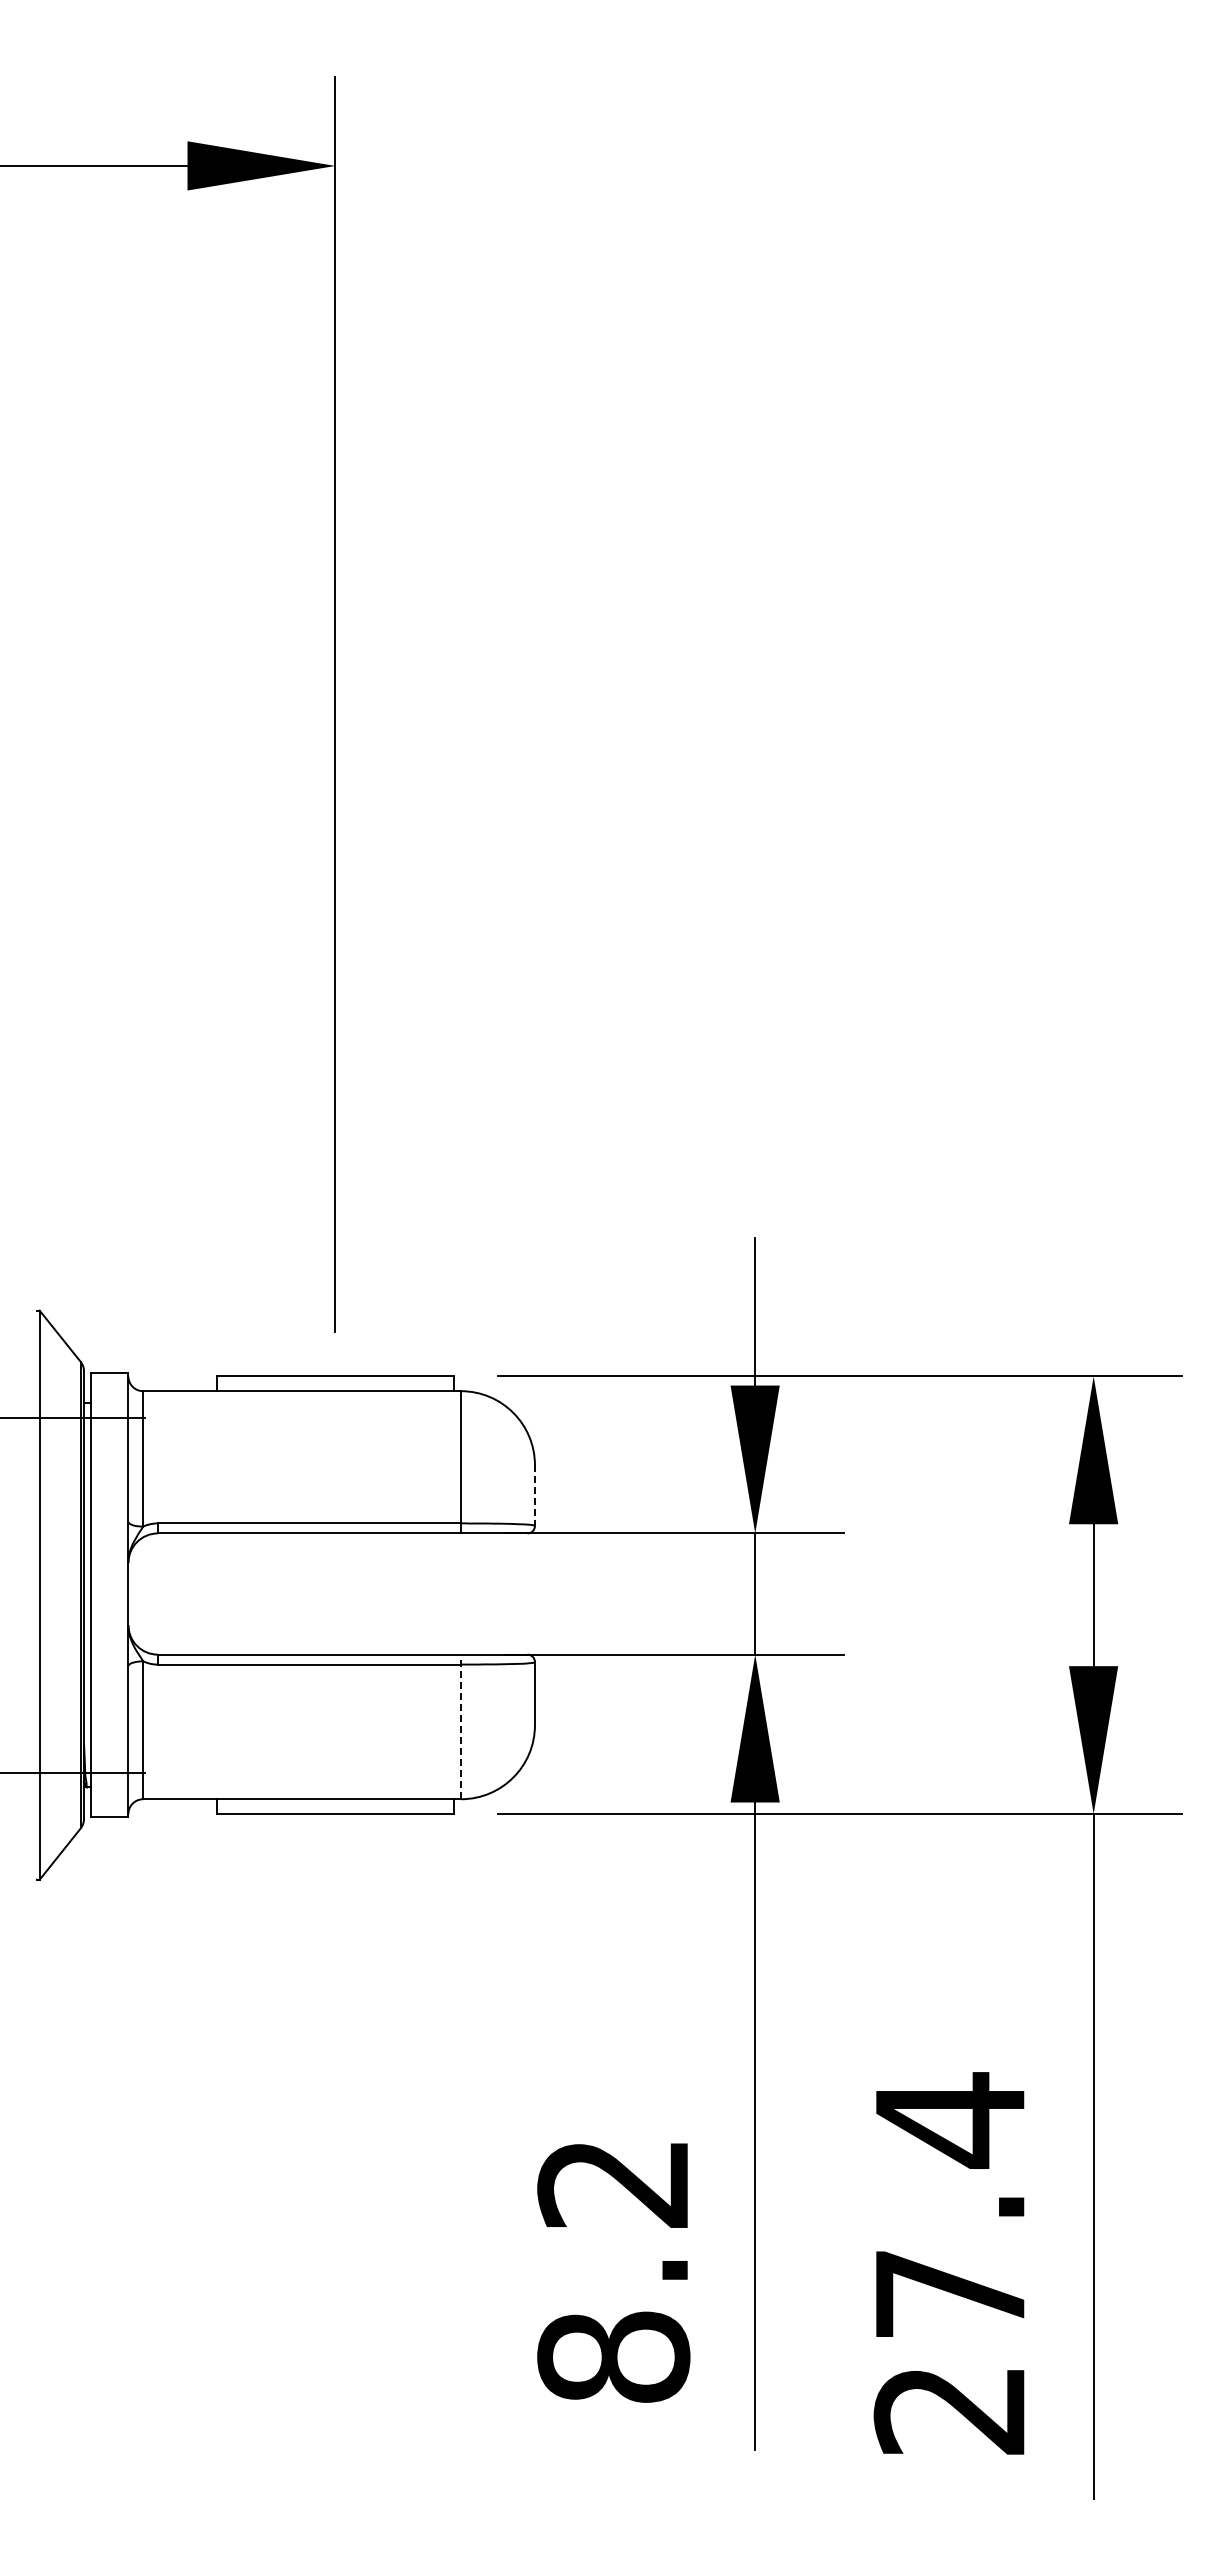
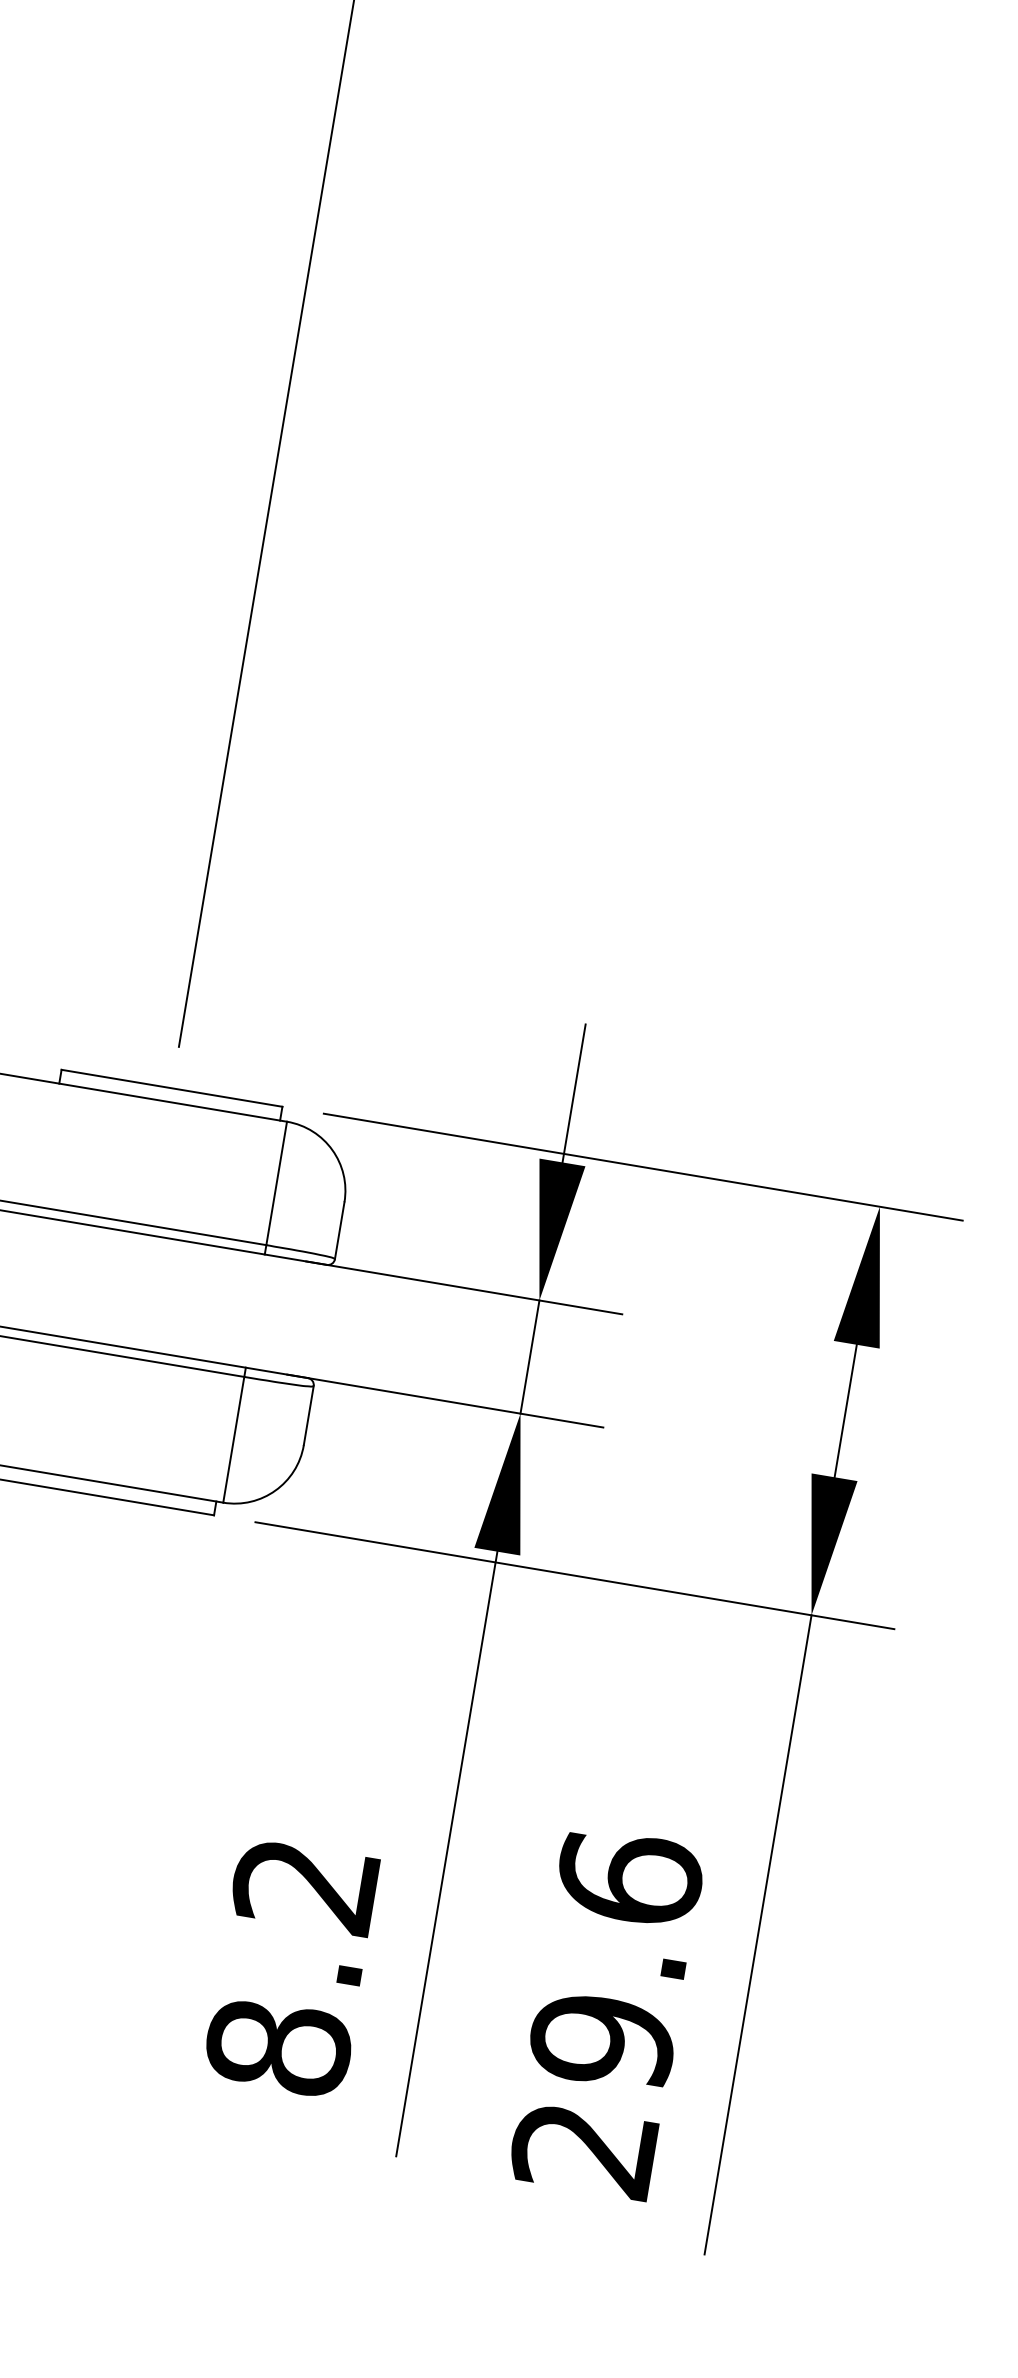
line: (534, 1496) -> (339, 1231), dashed -> solid
line: (461, 1726) -> (235, 1434), dashed -> solid
text: (949, 2206) -> (615, 1959), 27.4 -> 29.6

